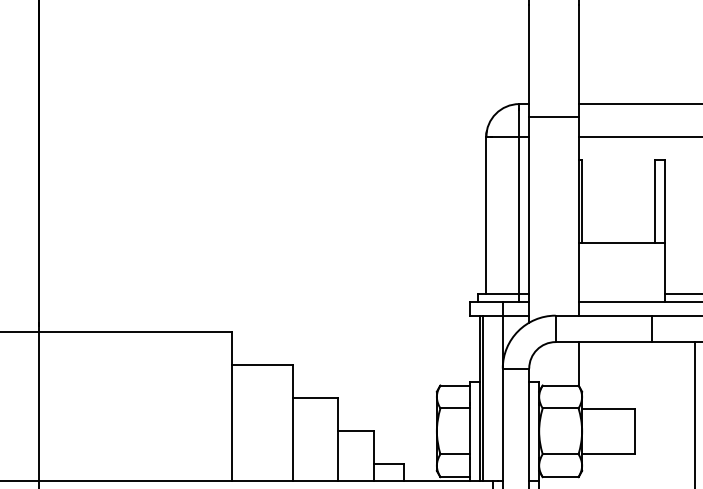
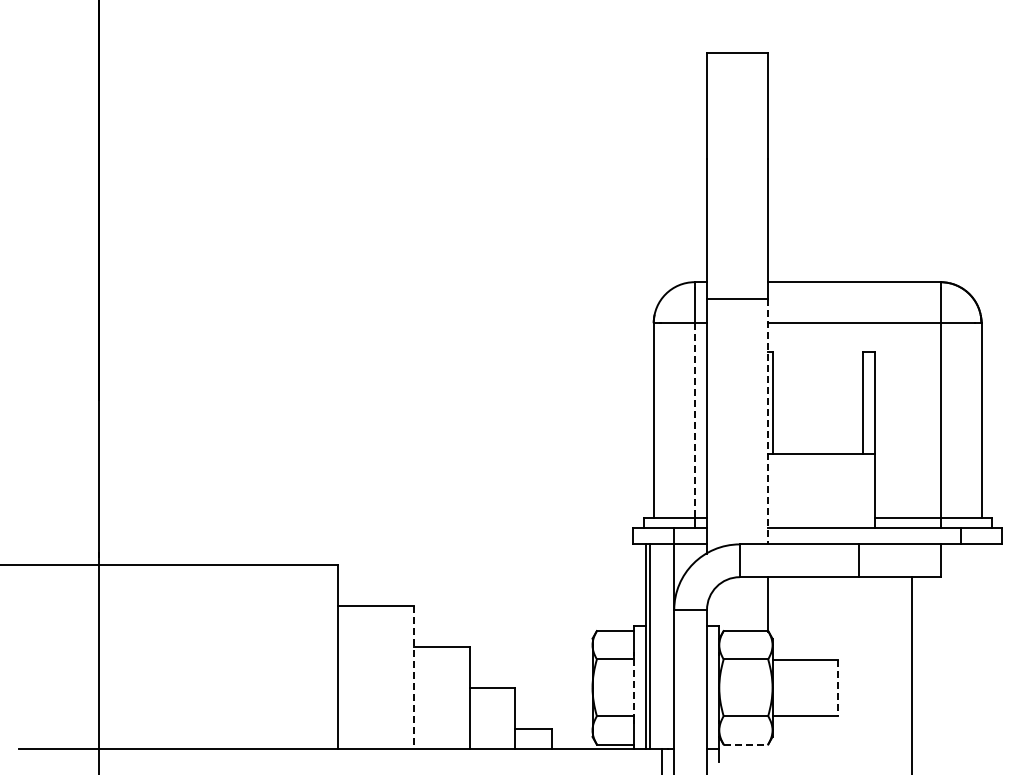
line: (519, 215) -> (694, 420), solid -> dashed
line: (578, 216) -> (768, 421), solid -> dashed
line: (292, 423) -> (413, 677), solid -> dashed
line: (469, 431) -> (633, 688), solid -> dashed
line: (635, 431) -> (838, 687), solid -> dashed
line: (561, 477) -> (746, 744), solid -> dashed

